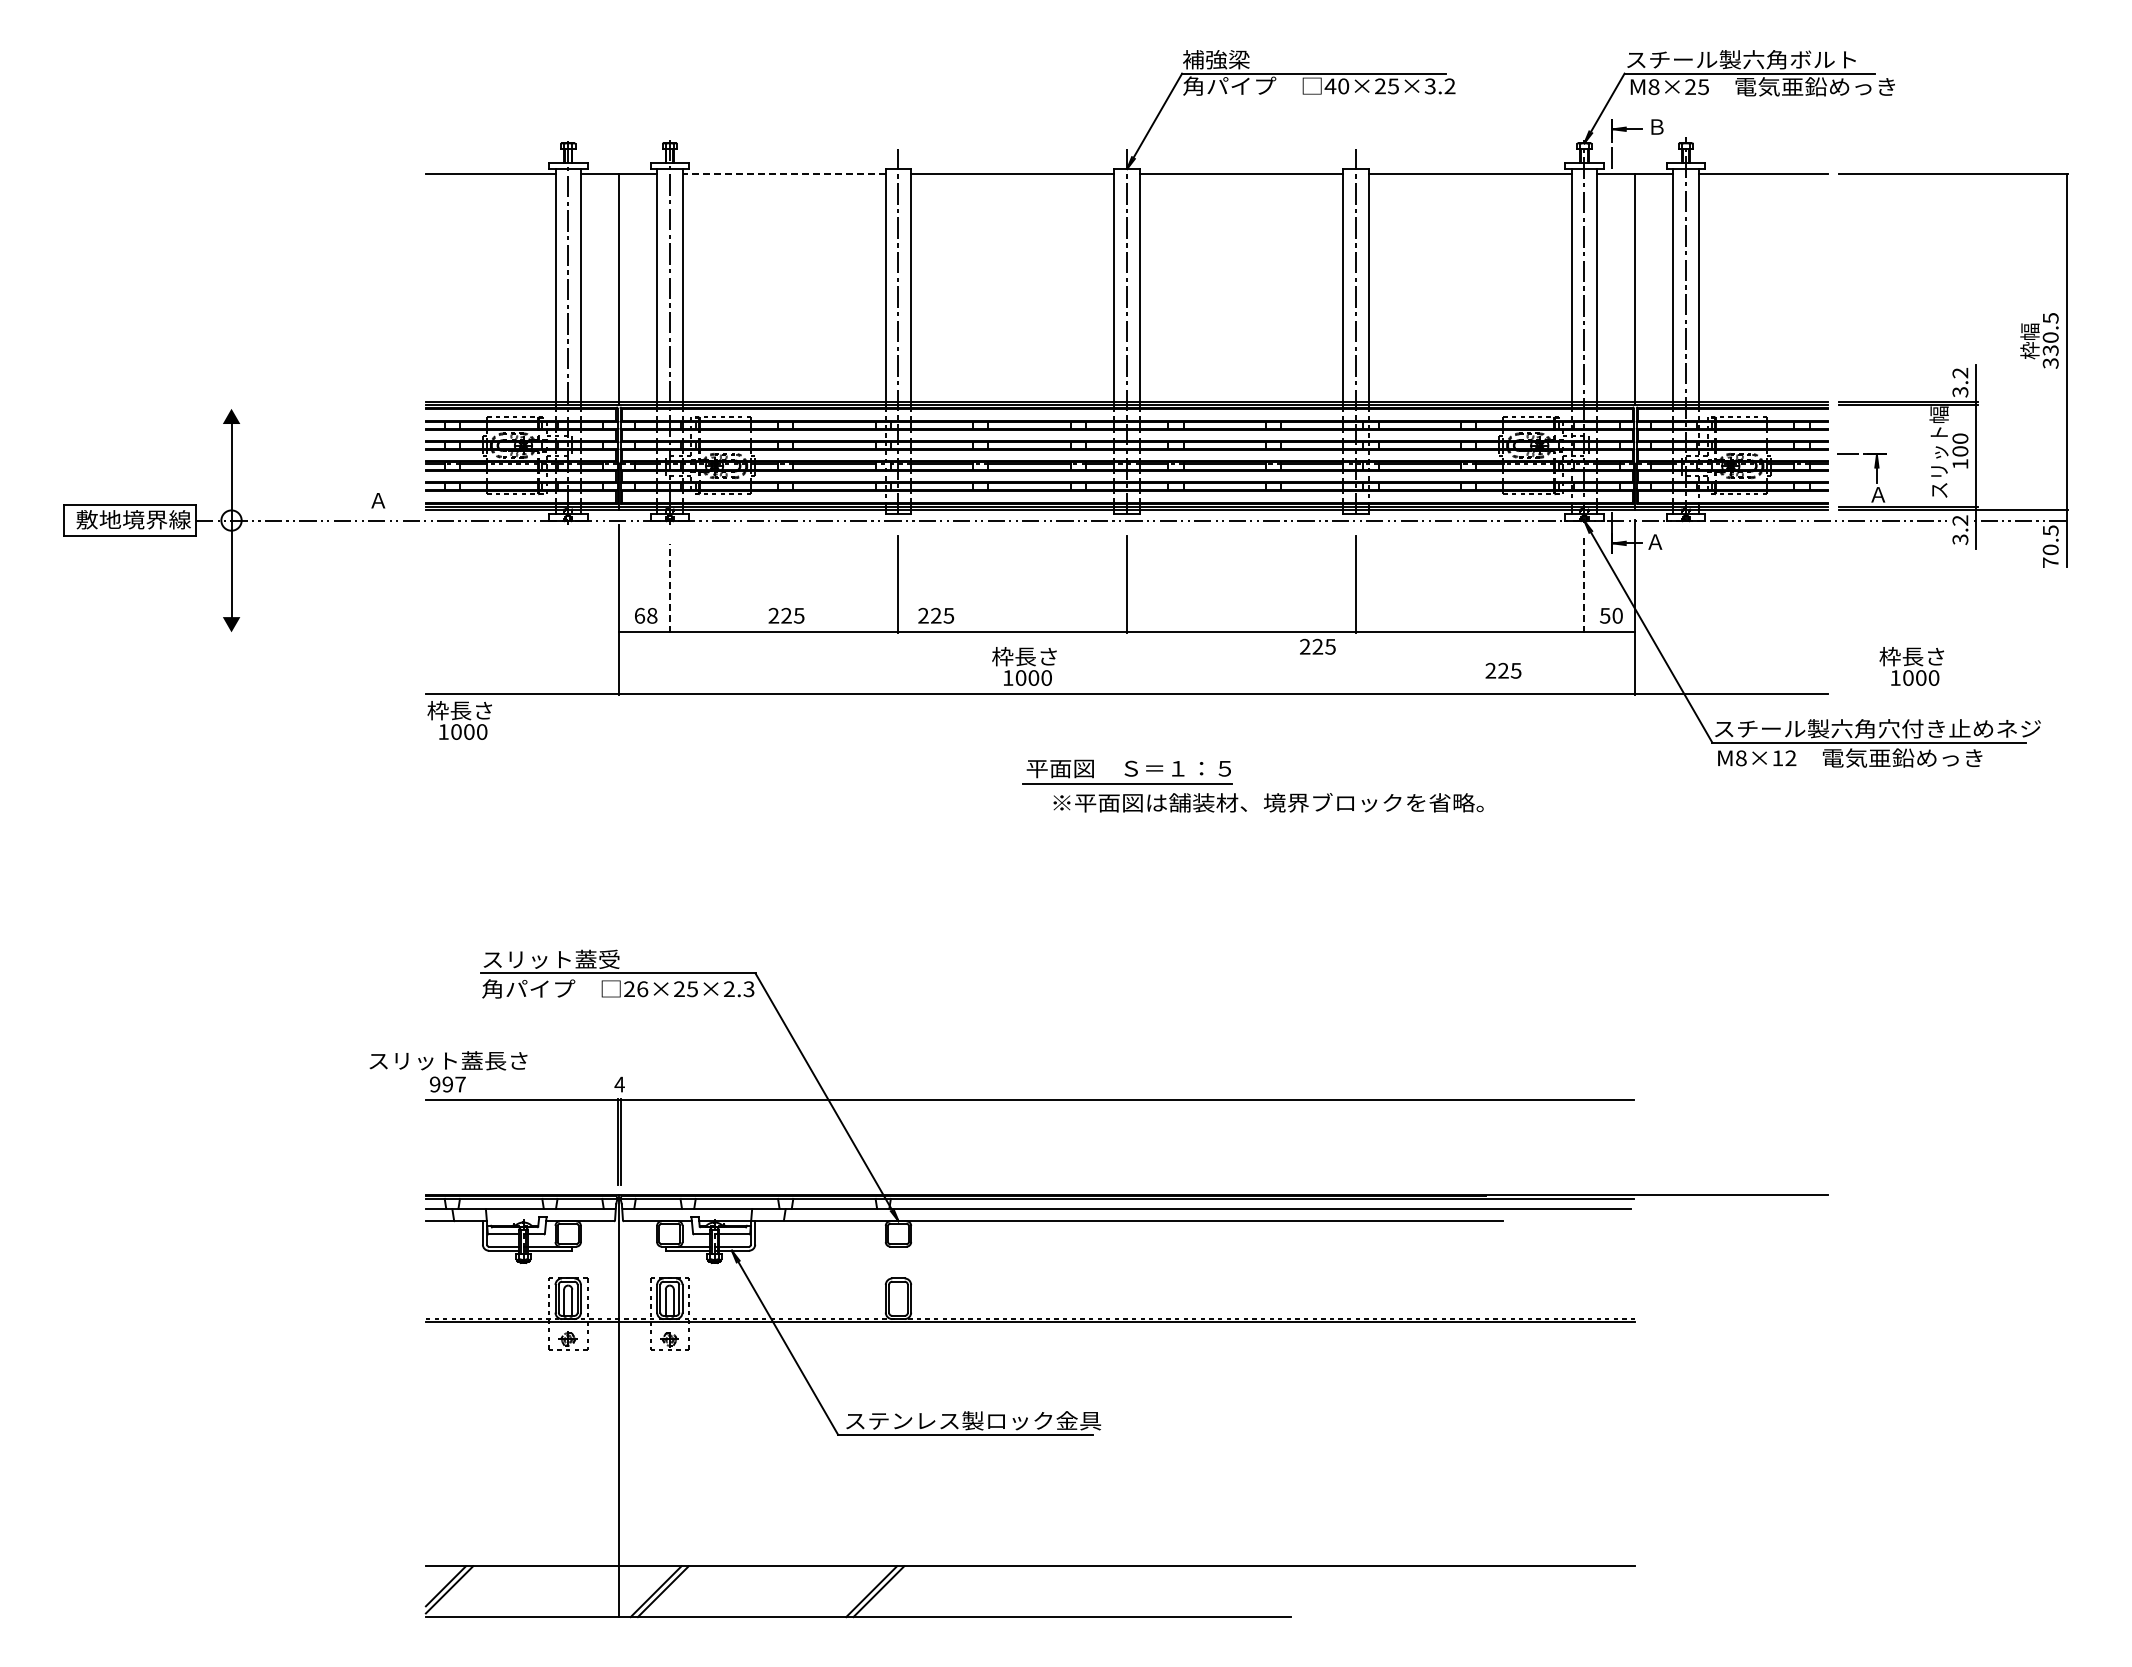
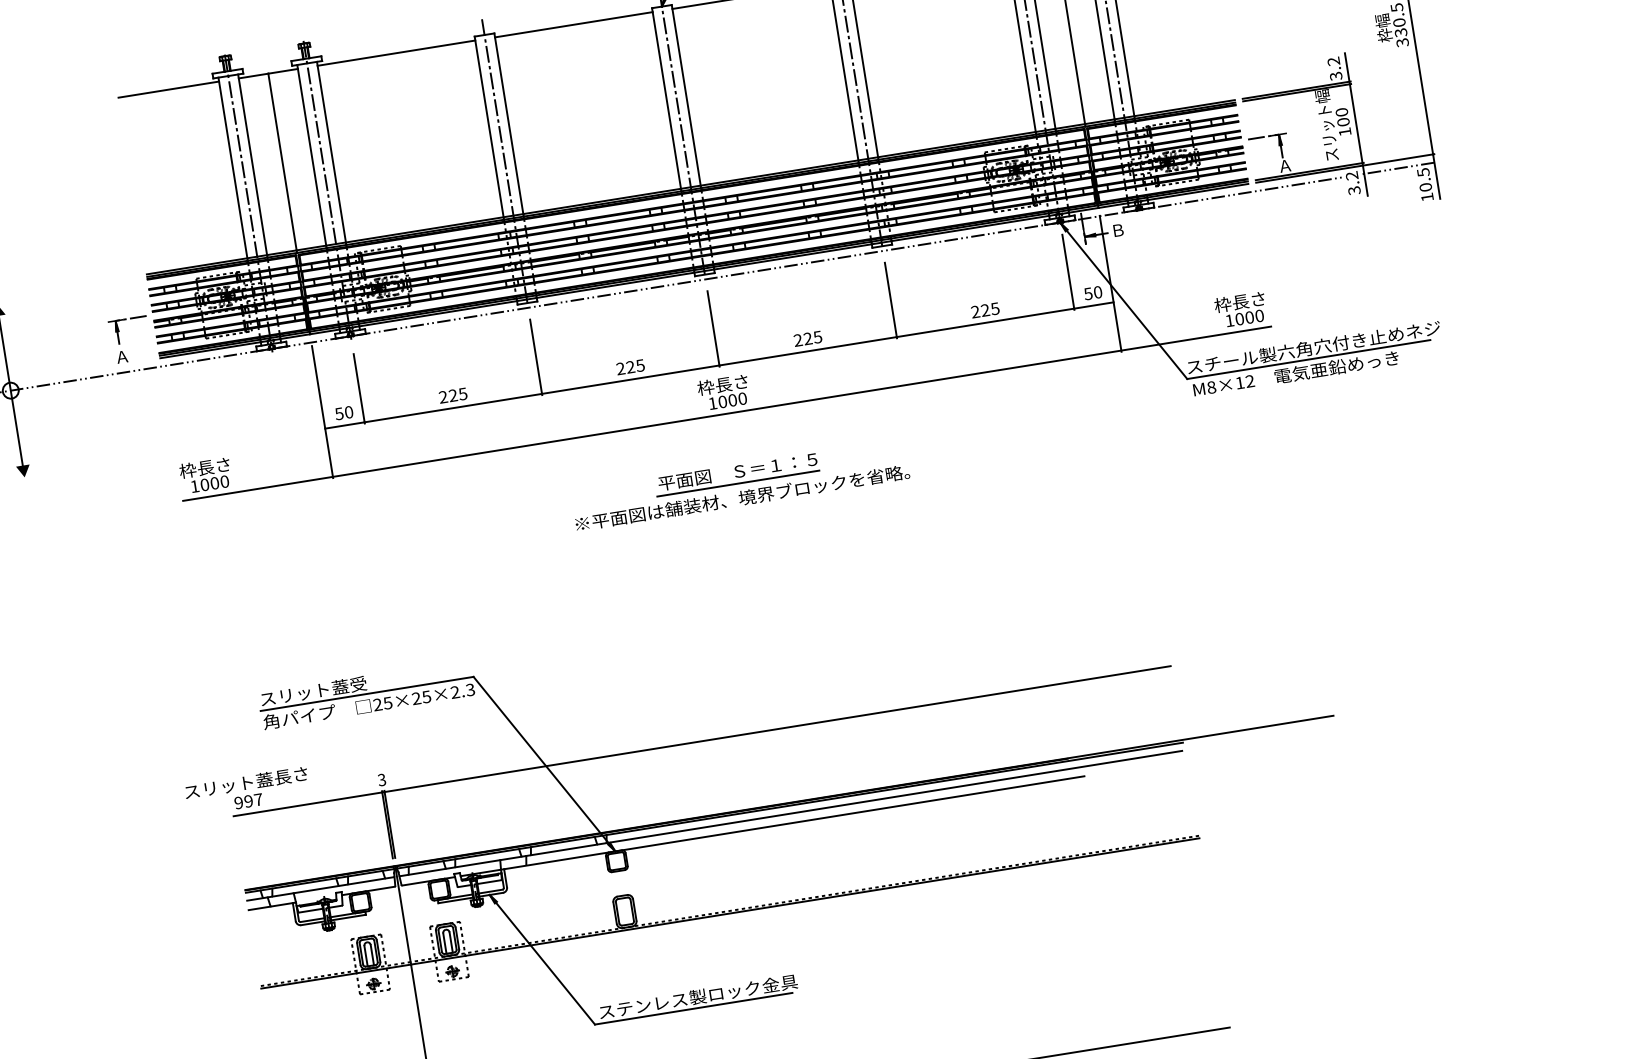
line: (784, 174) -> (396, 53), dashed -> solid
part: (379, 468) -> (119, 331), added
text: (1655, 541) -> (1118, 229), Ａ -> Ｂ
text: (2050, 562) -> (1427, 197), 70.5 -> 10.5
line: (1584, 584) -> (1068, 272), dashed -> solid
line: (669, 588) -> (359, 388), dashed -> solid
text: (645, 615) -> (343, 412), 68 -> 50
text: (936, 615) -> (630, 366), moved
text: (1317, 646) -> (807, 338), moved
text: (1024, 666) -> (724, 392), moved
text: (1911, 666) -> (1240, 309), moved
text: (1503, 670) -> (985, 310), moved
text: (459, 720) -> (205, 475), moved
text: (1268, 802) -> (742, 497), moved
text: (642, 989) -> (387, 703), 26×25×2.3 -> 25×25×2.3
text: (619, 1084) -> (381, 779), 4 -> 3

